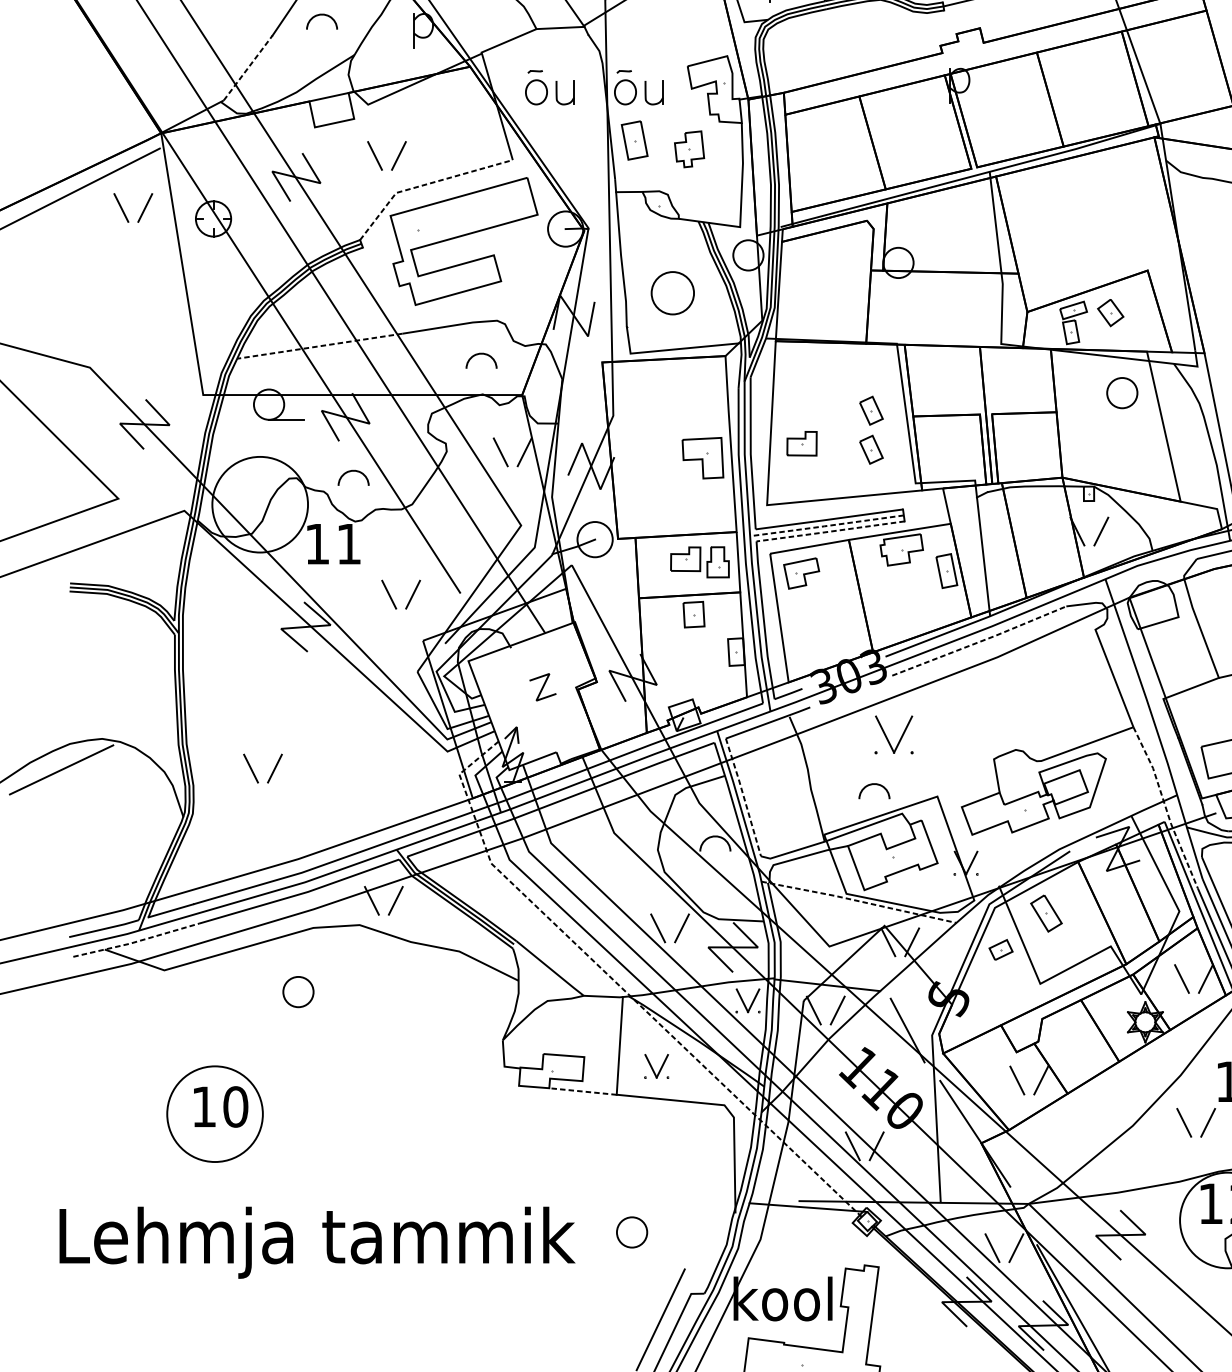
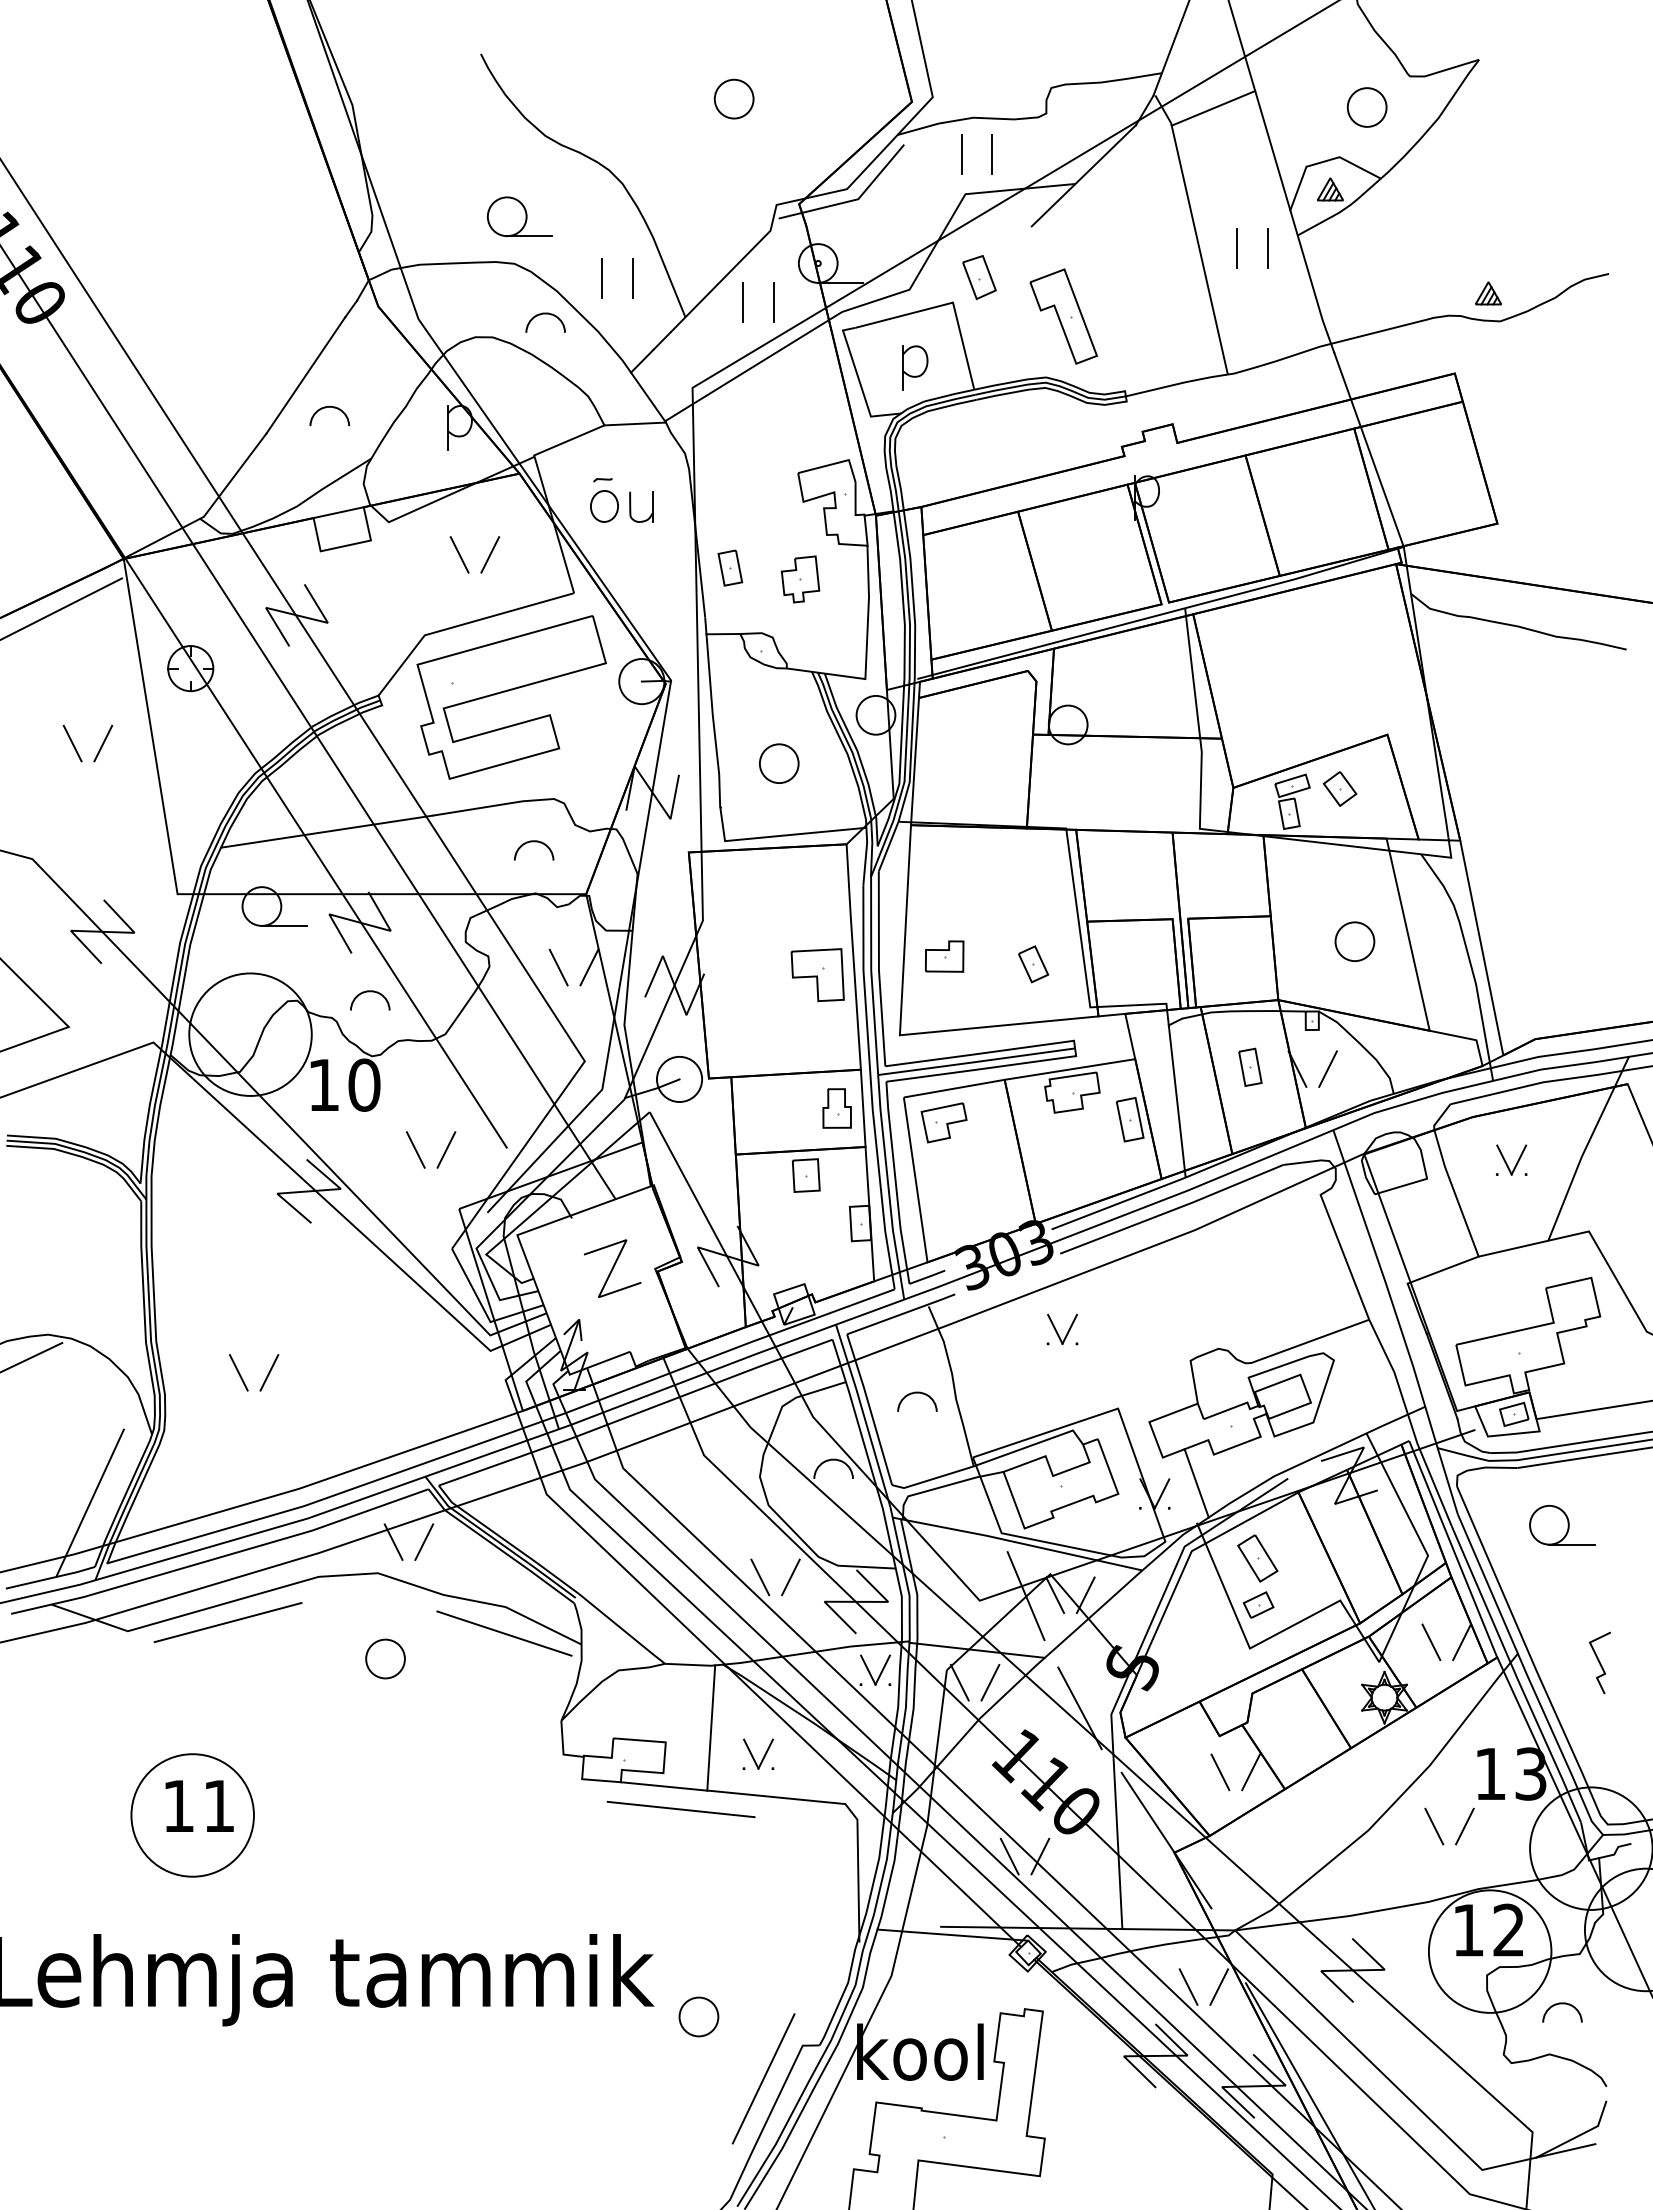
line: (248, 67) -> (235, 474), dashed -> solid
part: (638, 87) -> (735, 500), removed
part: (634, 140) -> (730, 567), size x0.71
part: (378, 160) -> (463, 560), moved
line: (426, 184) -> (463, 624), dashed -> solid
part: (124, 211) -> (76, 748), moved
part: (673, 293) -> (779, 763), size x0.71
line: (319, 346) -> (326, 831), dashed -> solid
part: (1121, 392) -> (1354, 941), moved
part: (871, 410) -> (1033, 914), removed
line: (826, 526) -> (975, 1062), dashed -> solid
part: (1040, 529) -> (1250, 1066), added
line: (830, 531) -> (980, 1069), dashed -> solid
text: (349, 543) -> (364, 1084), 11 -> 10
part: (685, 559) -> (795, 1104), removed
line: (980, 641) -> (1173, 1210), dashed -> solid
part: (542, 687) -> (612, 1268), size x1.67
part: (894, 734) -> (1062, 1329), size x0.62
part: (874, 784) -> (917, 1393), moved
line: (744, 796) -> (870, 1408), dashed -> solid
line: (1165, 808) -> (1410, 1423), dashed -> solid
line: (998, 855) -> (1196, 1483), added
line: (134, 869) -> (89, 1502), added
line: (858, 901) -> (1017, 1542), dashed -> solid
line: (136, 941) -> (92, 1594), dashed -> solid
line: (865, 943) -> (1025, 1596), added
part: (1000, 949) -> (1258, 1604), moved
line: (242, 963) -> (227, 1622), added
line: (458, 972) -> (504, 1633), added
line: (623, 989) -> (715, 1655), dashed -> solid
part: (298, 991) -> (385, 1658), moved
line: (582, 1091) -> (663, 1786), dashed -> solid
text: (235, 1106) -> (219, 1805), 10 -> 11
line: (595, 1109) -> (680, 1809), added
part: (631, 1232) -> (698, 2016), moved

